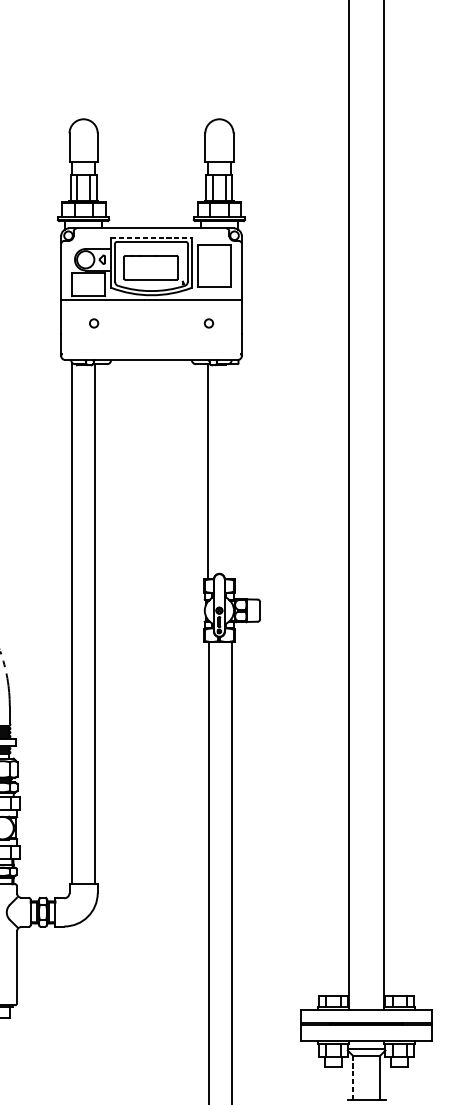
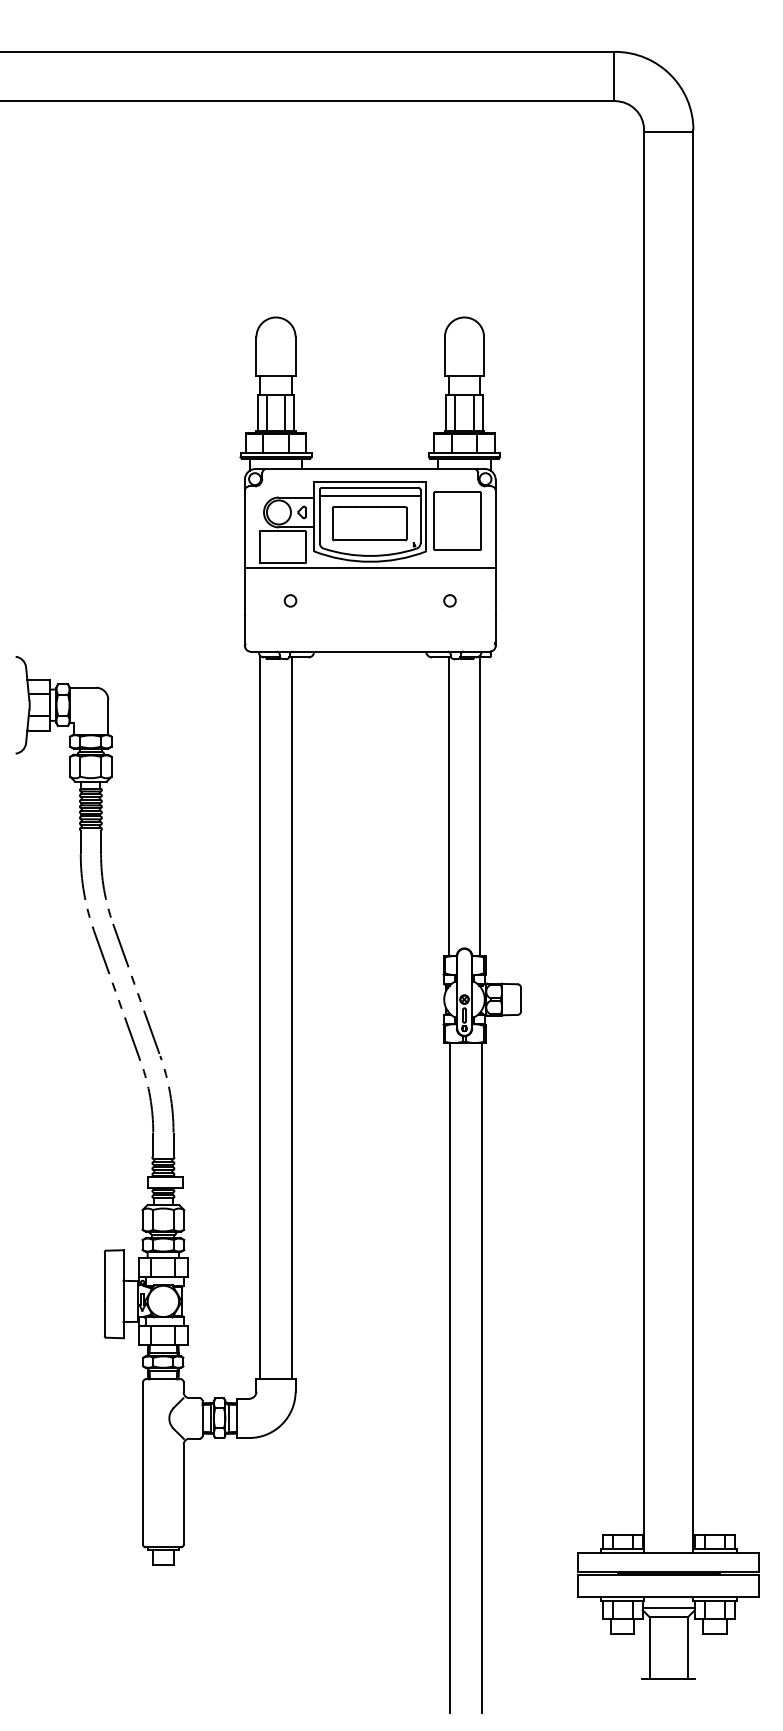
line: (151, 238) -> (370, 482), dashed -> solid
line: (150, 248) -> (369, 496), added
line: (230, 471) -> (480, 806), added
line: (352, 1077) -> (649, 1647), dashed -> solid

